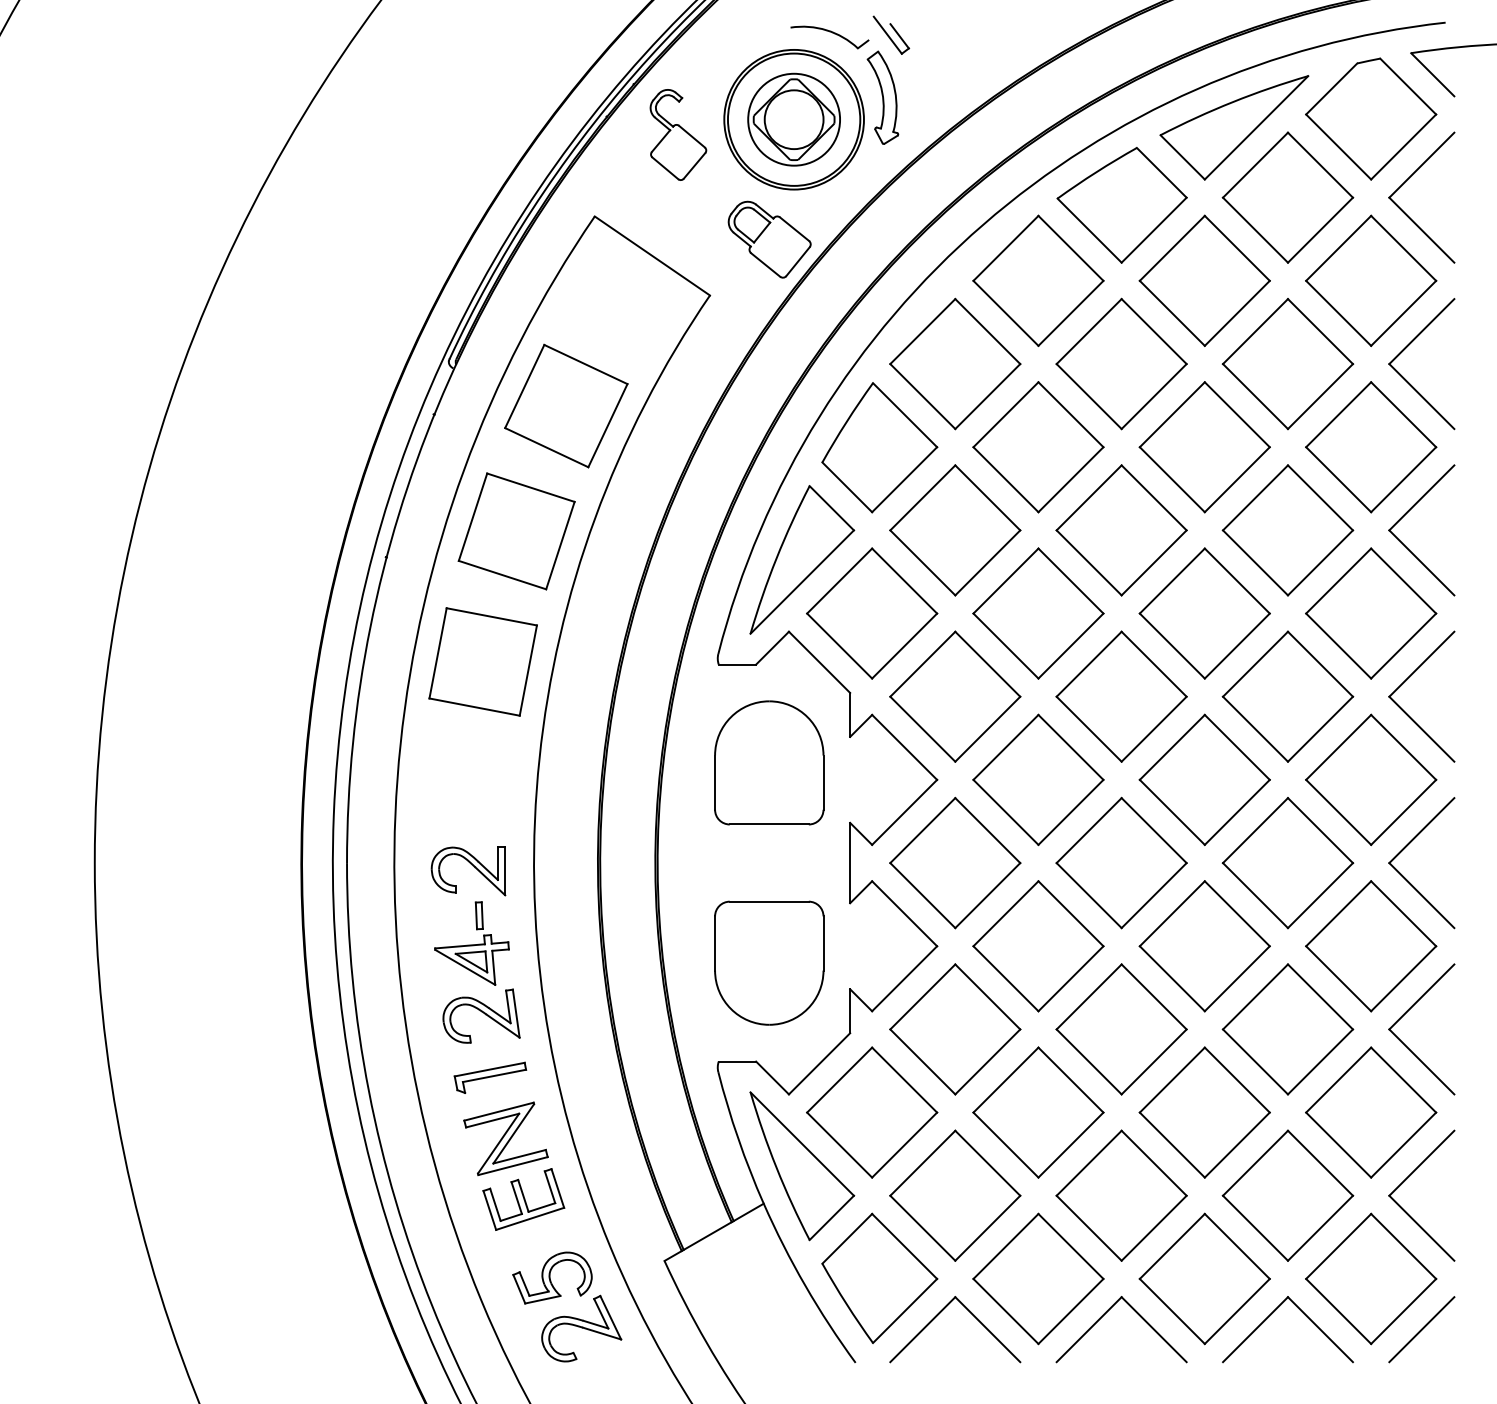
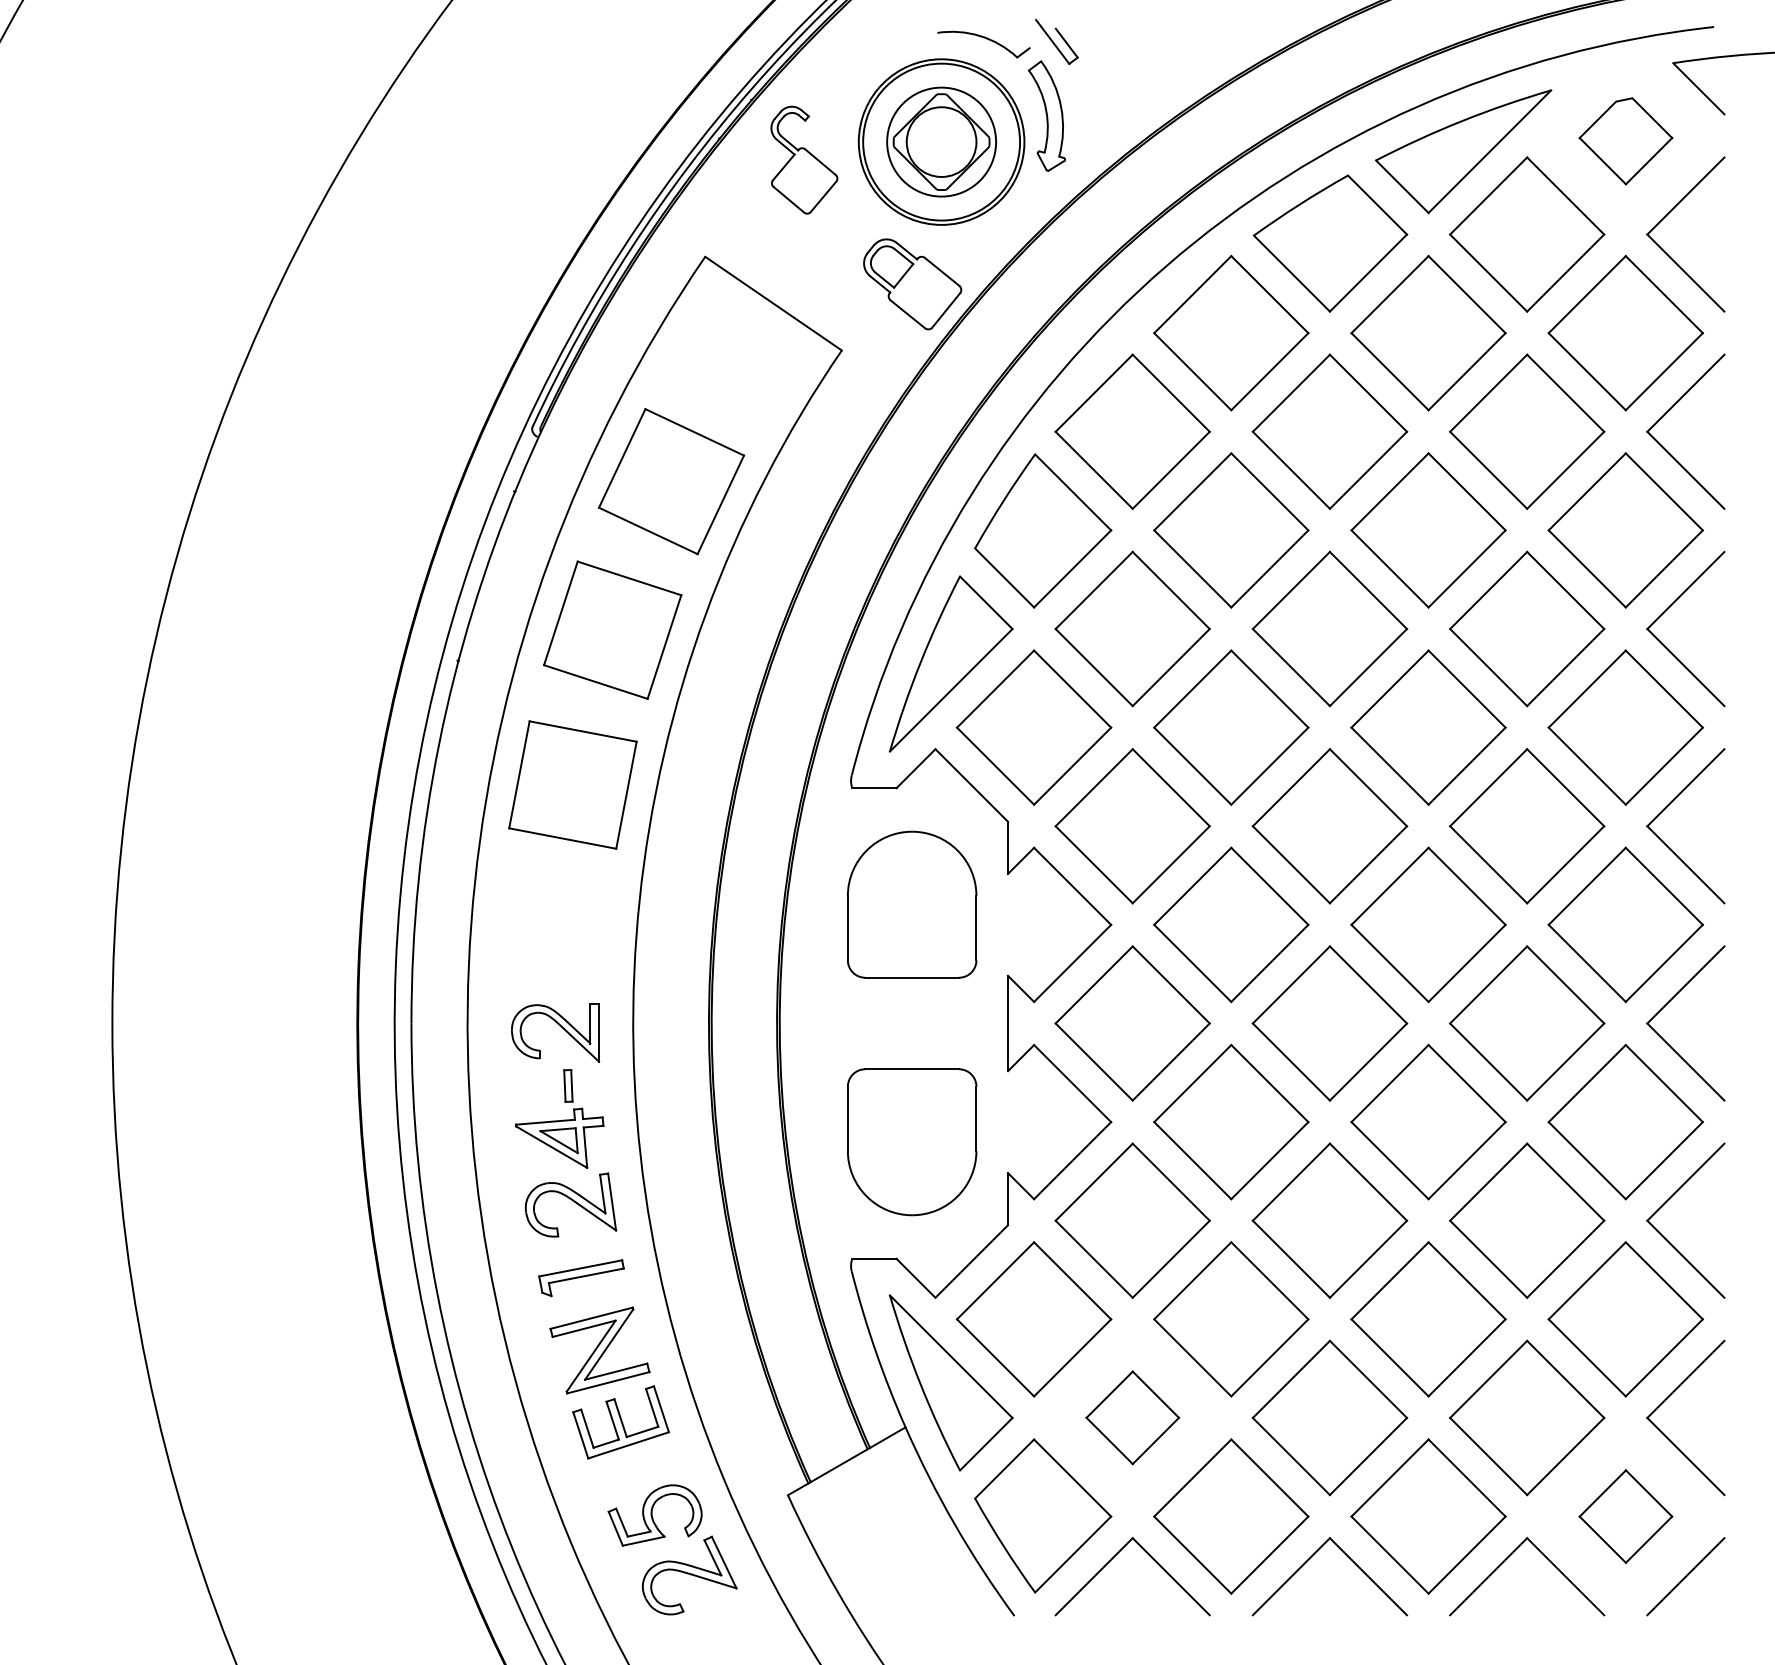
part: (1371, 118) -> (1626, 140), size x0.6
part: (955, 1195) -> (1132, 1417), size x0.6
part: (1371, 1278) -> (1626, 1516), size x0.6

